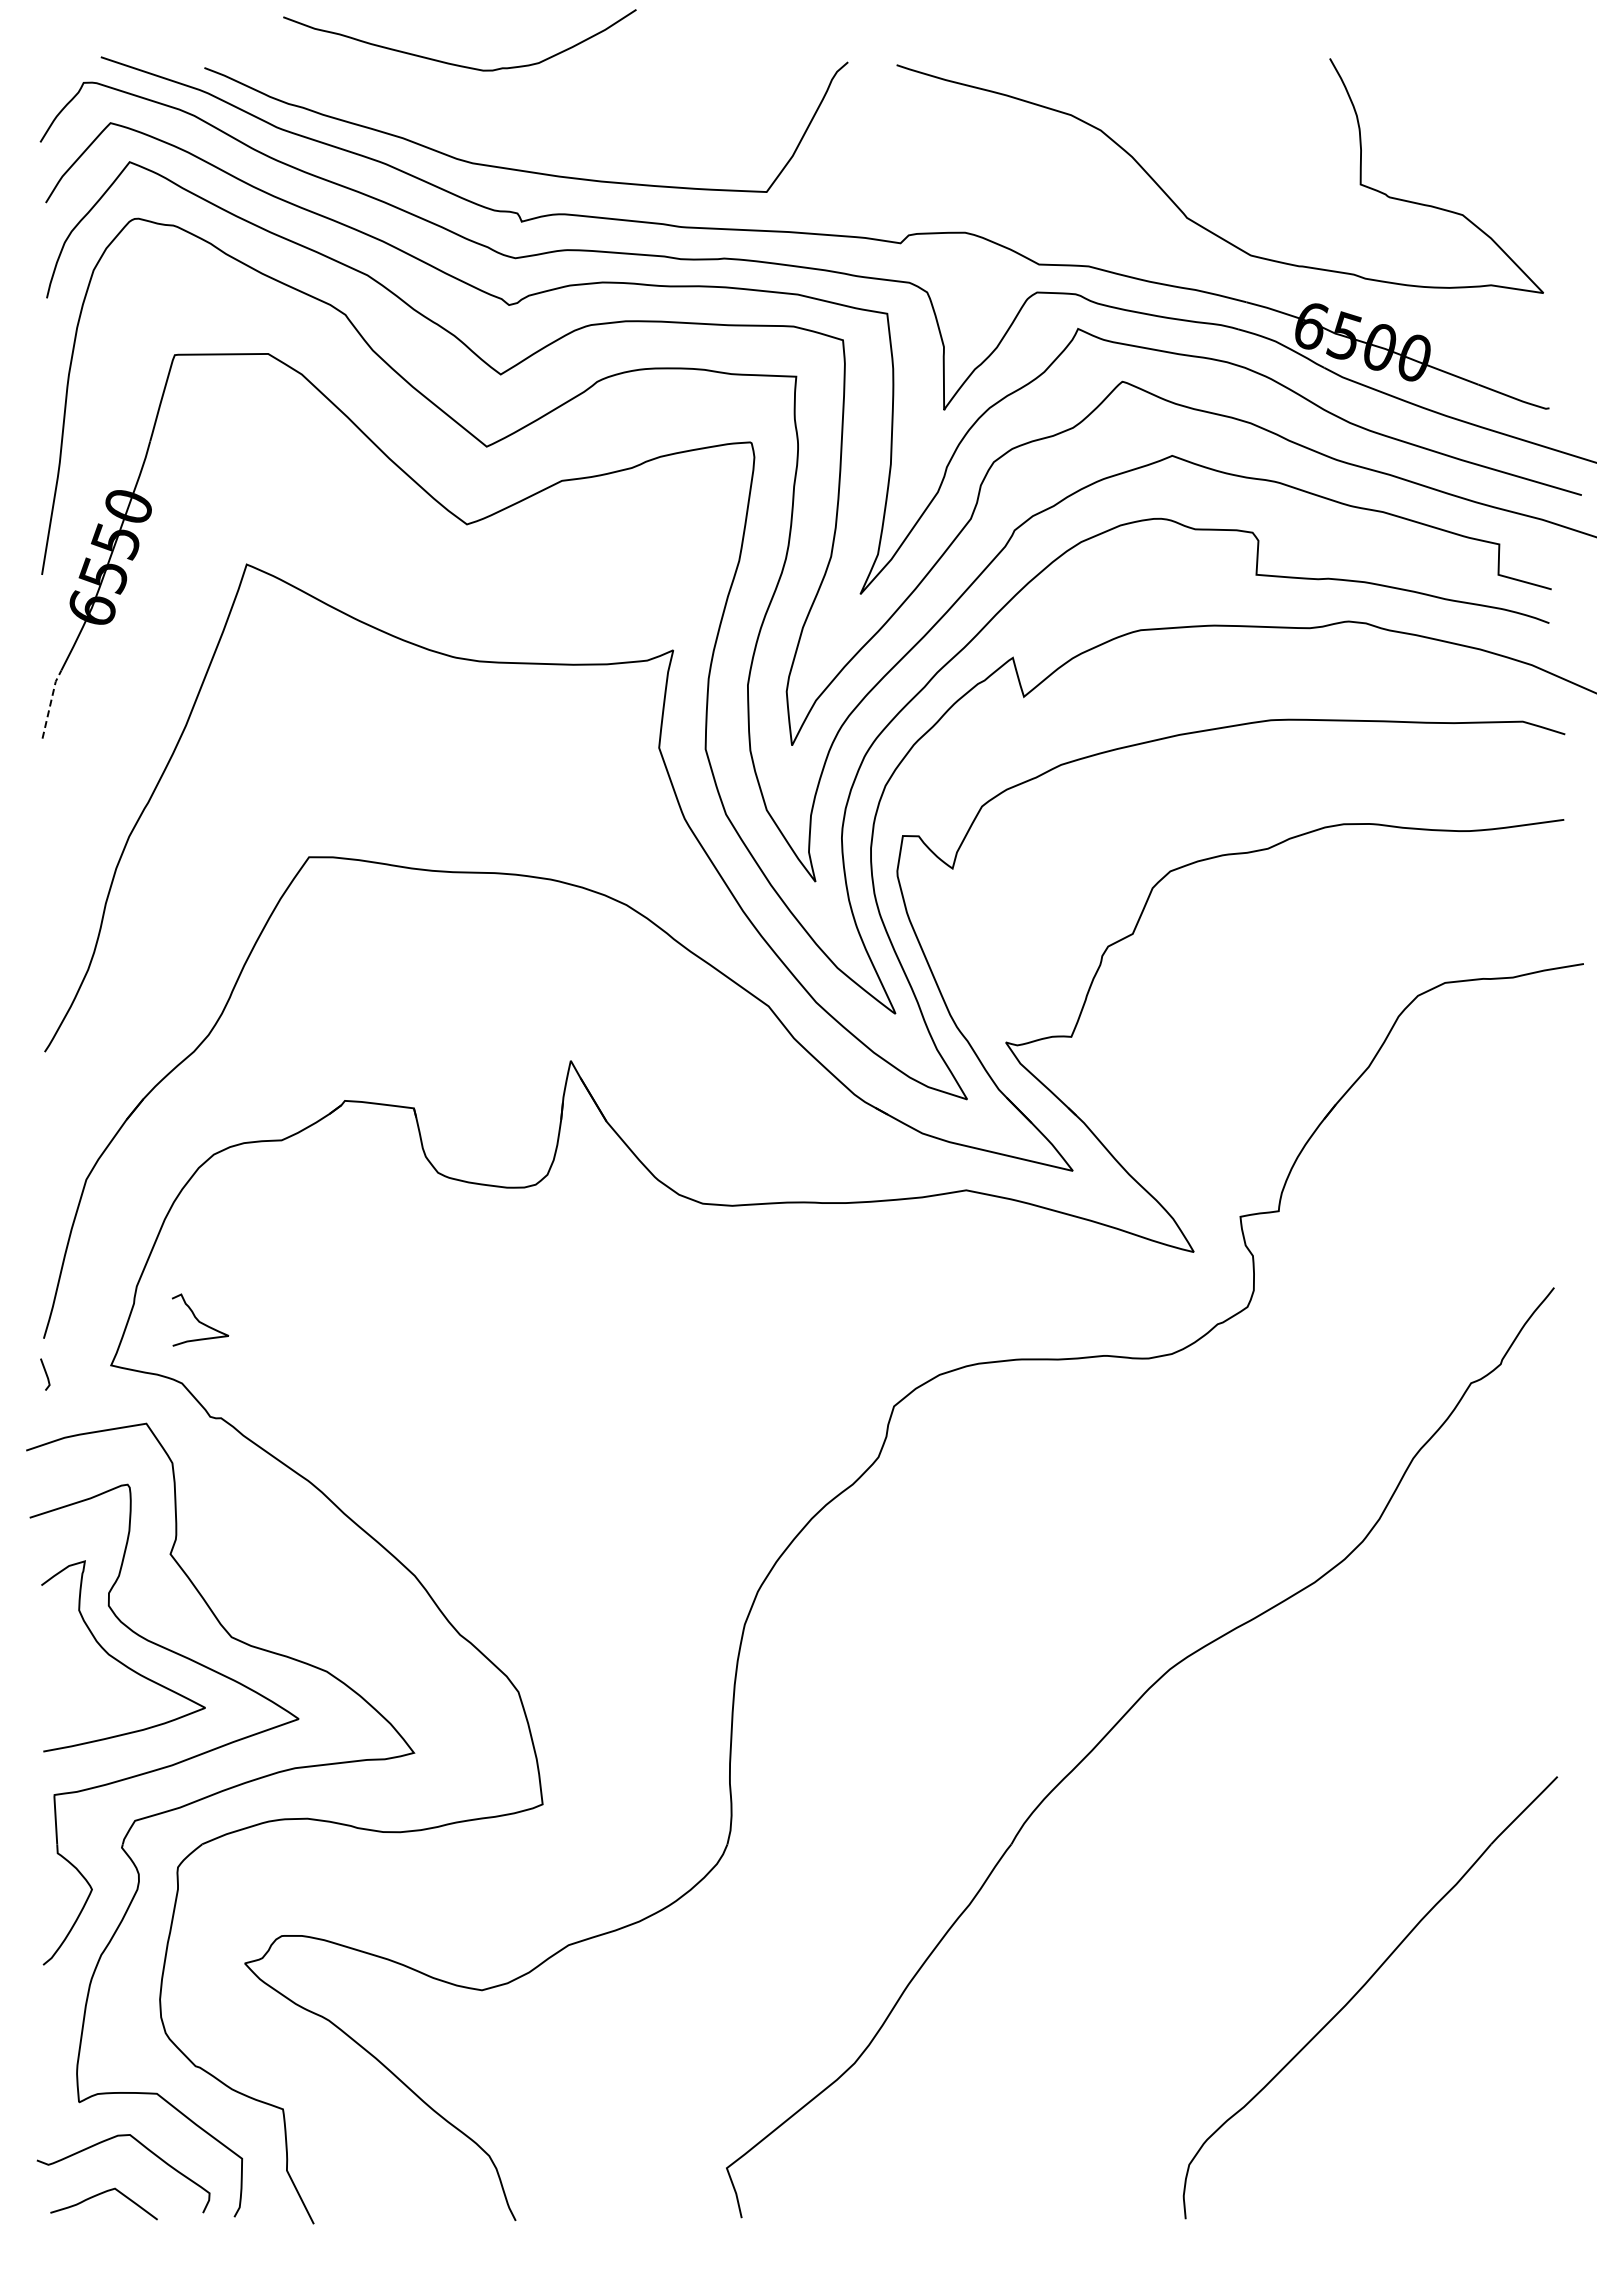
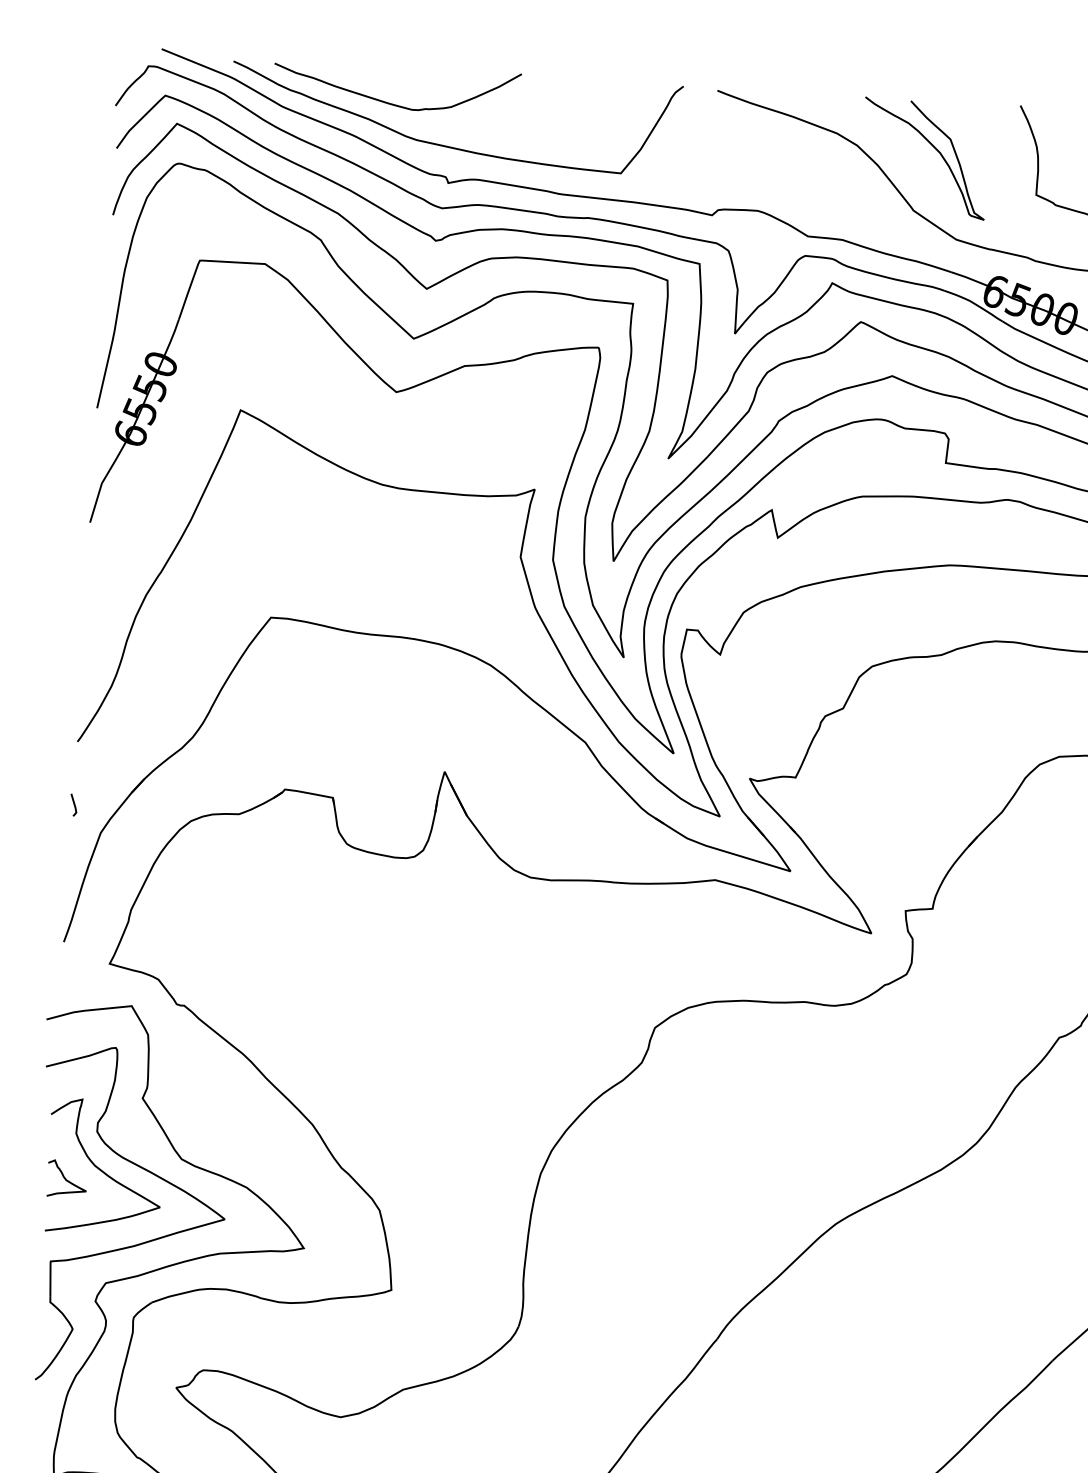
curve: (453, 63) -> (391, 103), moved
curve: (1212, 128) -> (935, 149), added
line: (50, 702) -> (97, 497), dashed -> solid
curve: (199, 1320) -> (66, 1179), moved
line: (45, 1374) -> (73, 805), moved

